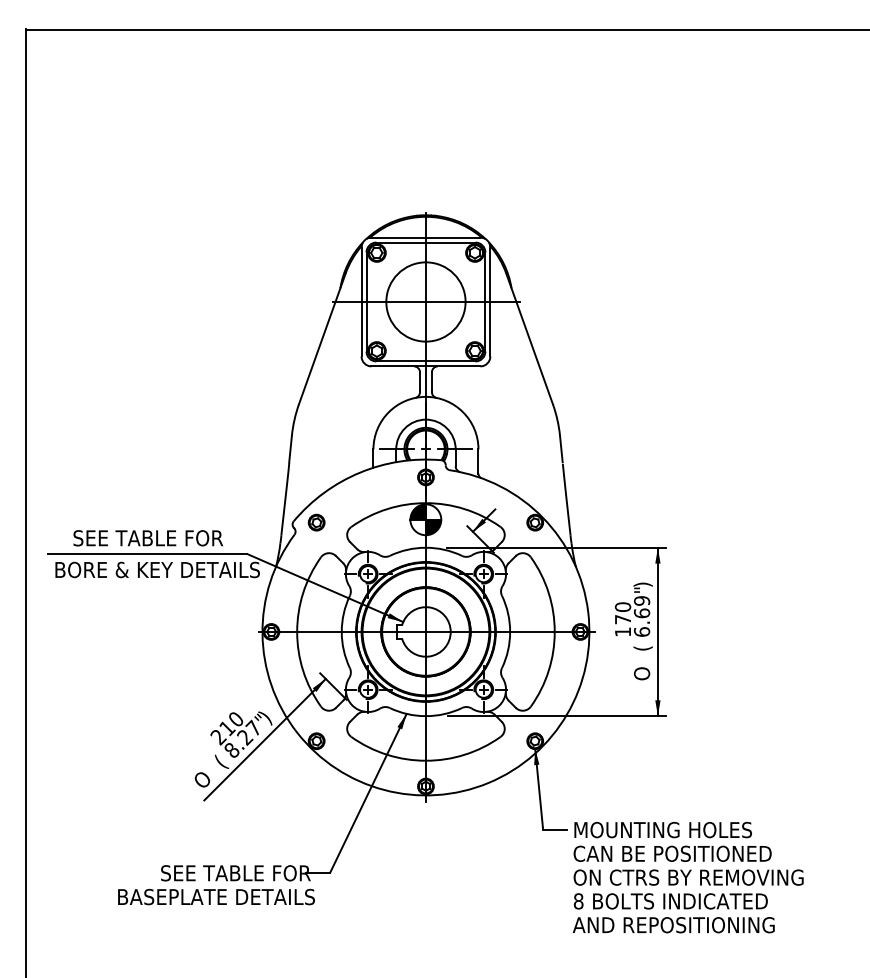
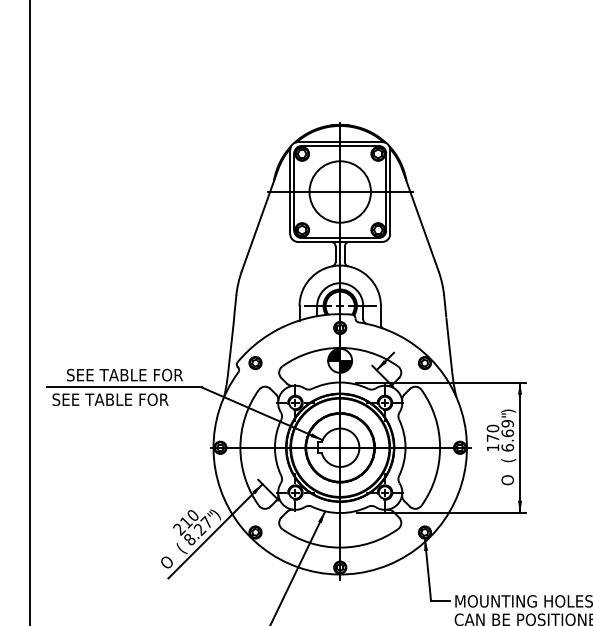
text: (156, 569) -> (131, 399), BORE & KEY DETAILS -> SEE TABLE FOR

